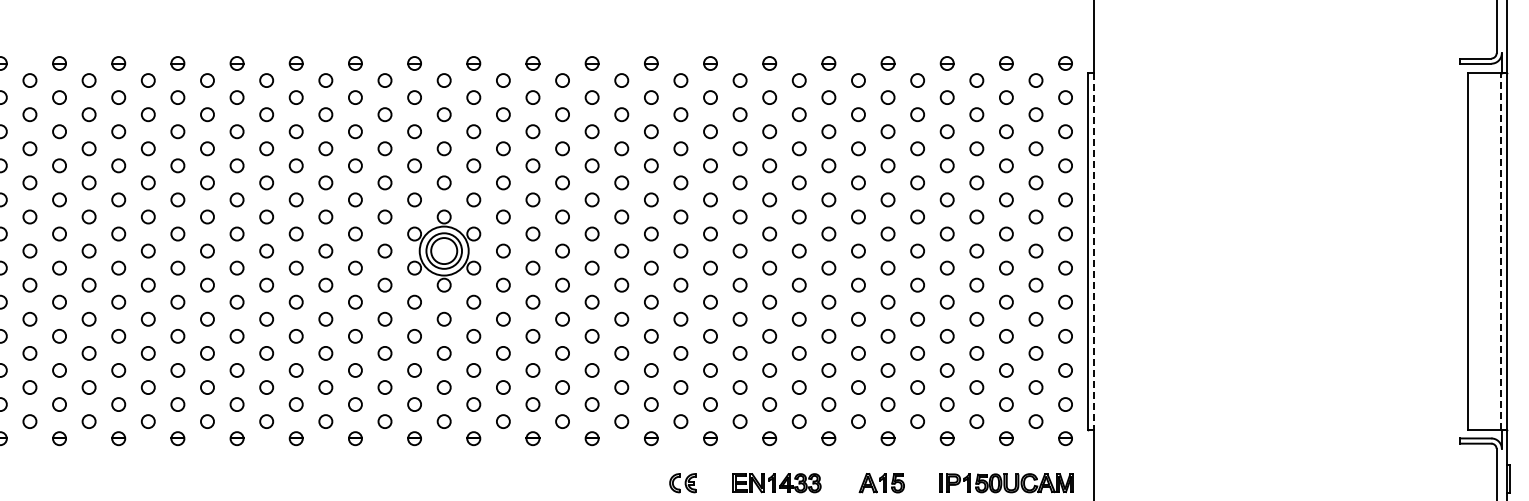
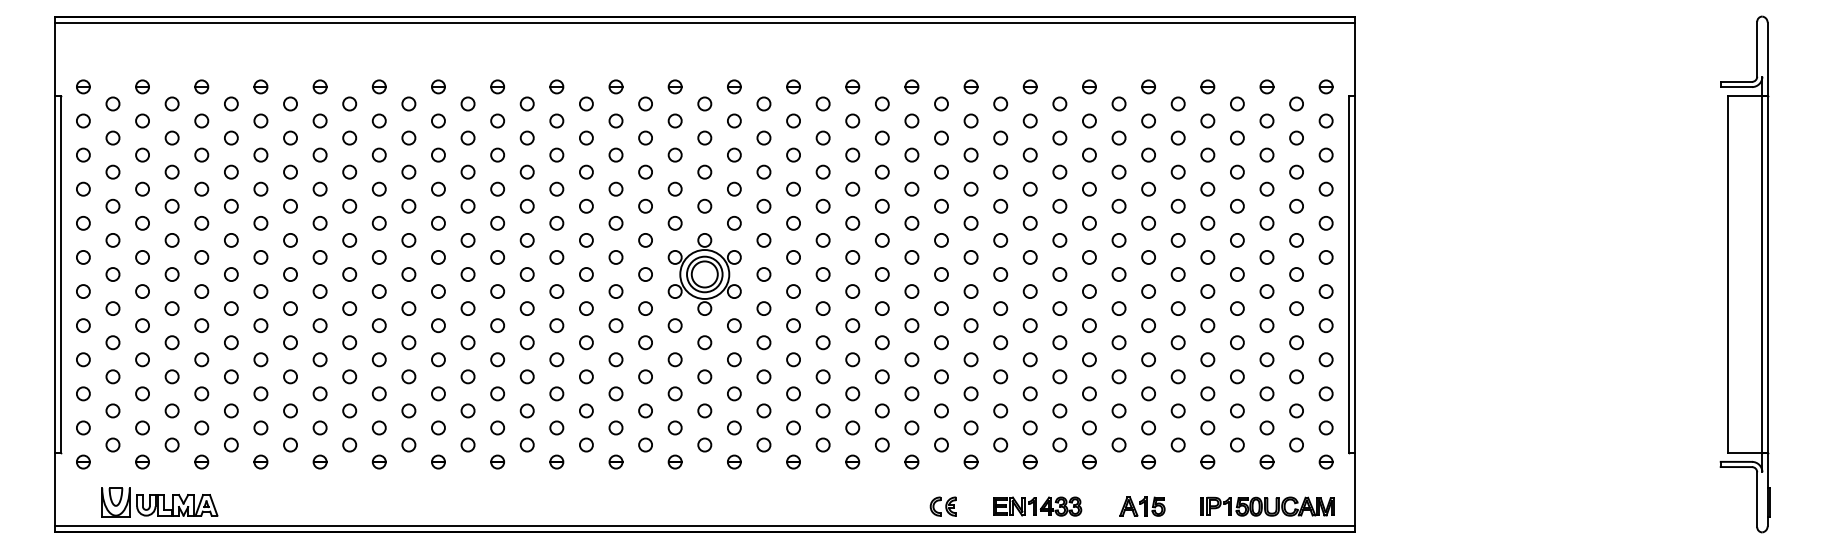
line: (1500, 250) -> (1761, 273), dashed -> solid
line: (1093, 251) -> (1354, 274), dashed -> solid

